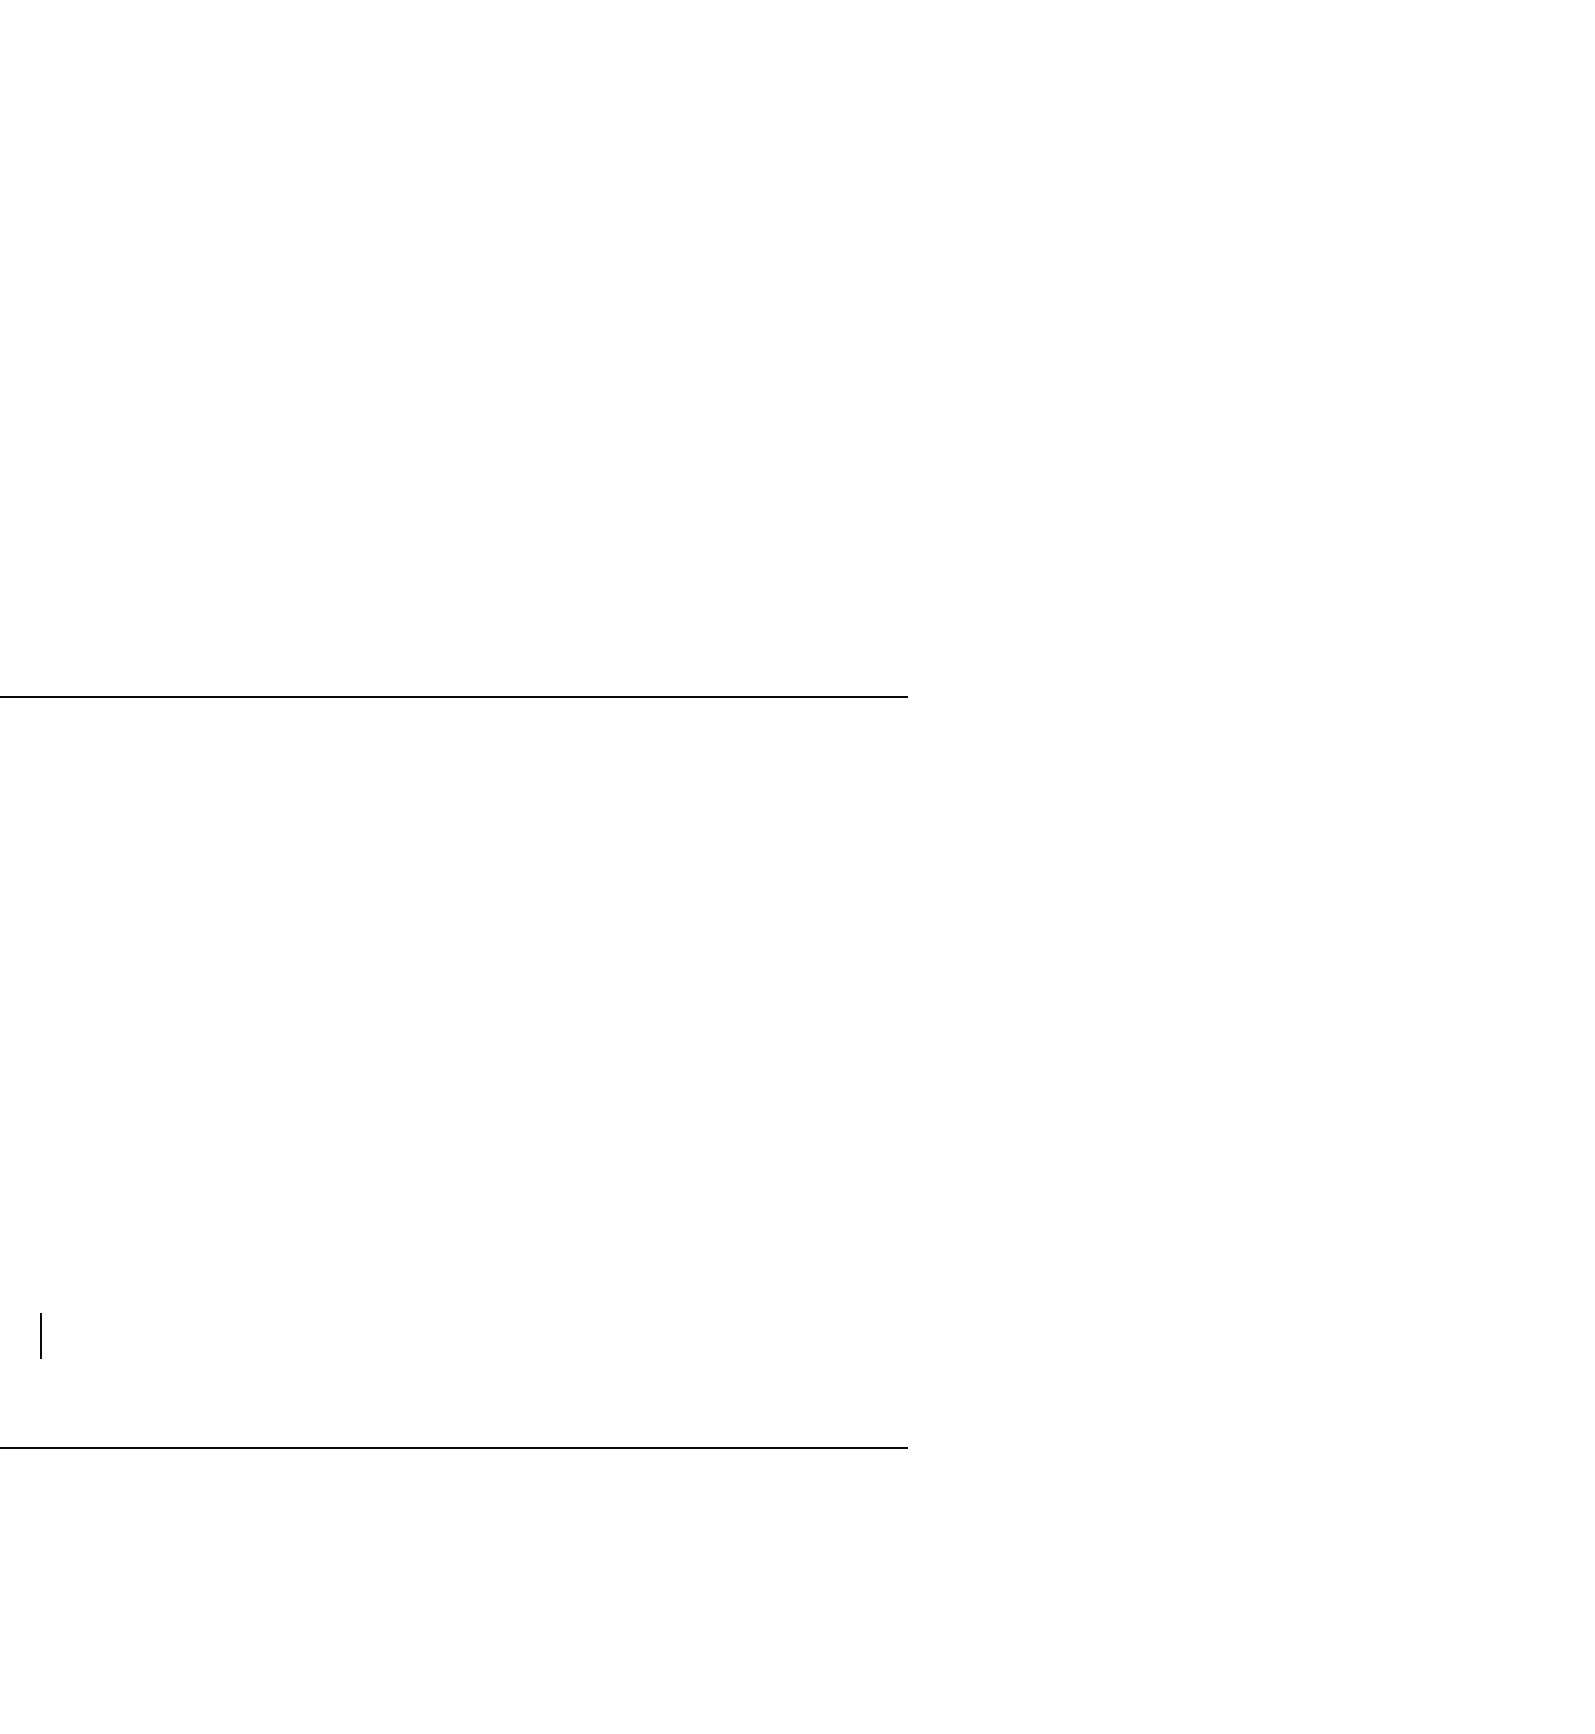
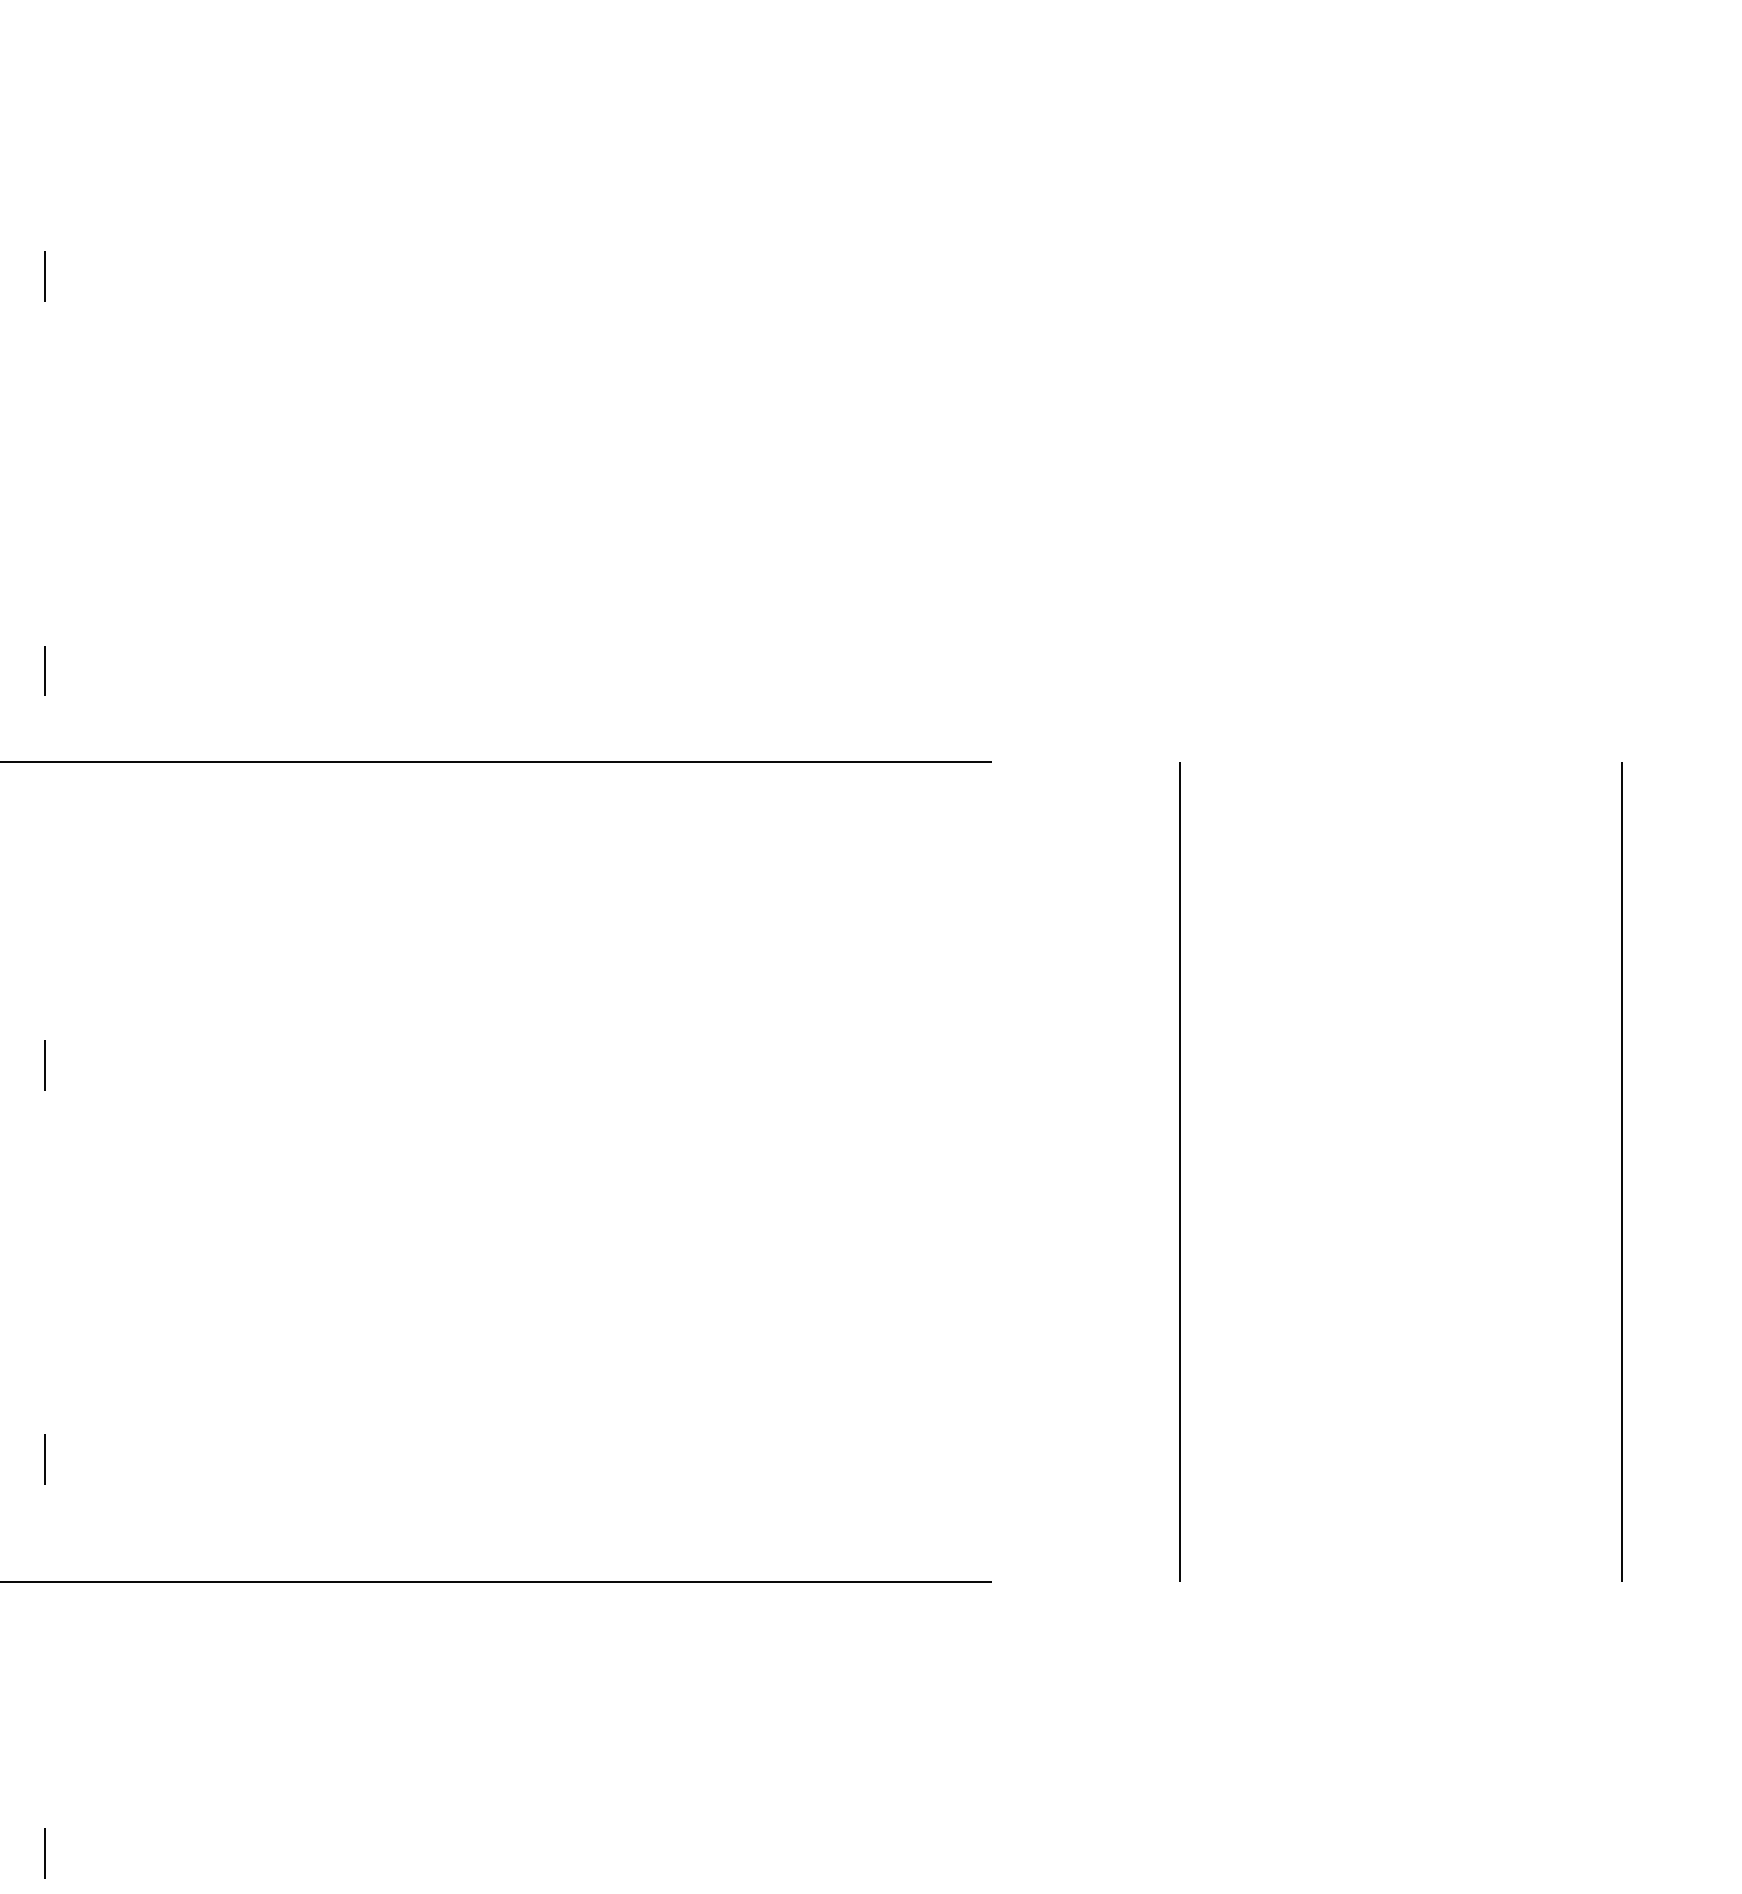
line: (40, 253) -> (44, 276), added
line: (40, 613) -> (44, 670), added
line: (40, 974) -> (44, 1064), added
line: (1079, 1072) -> (1179, 1171), added
line: (1484, 1072) -> (1621, 1171), added
line: (40, 1697) -> (44, 1853), added

